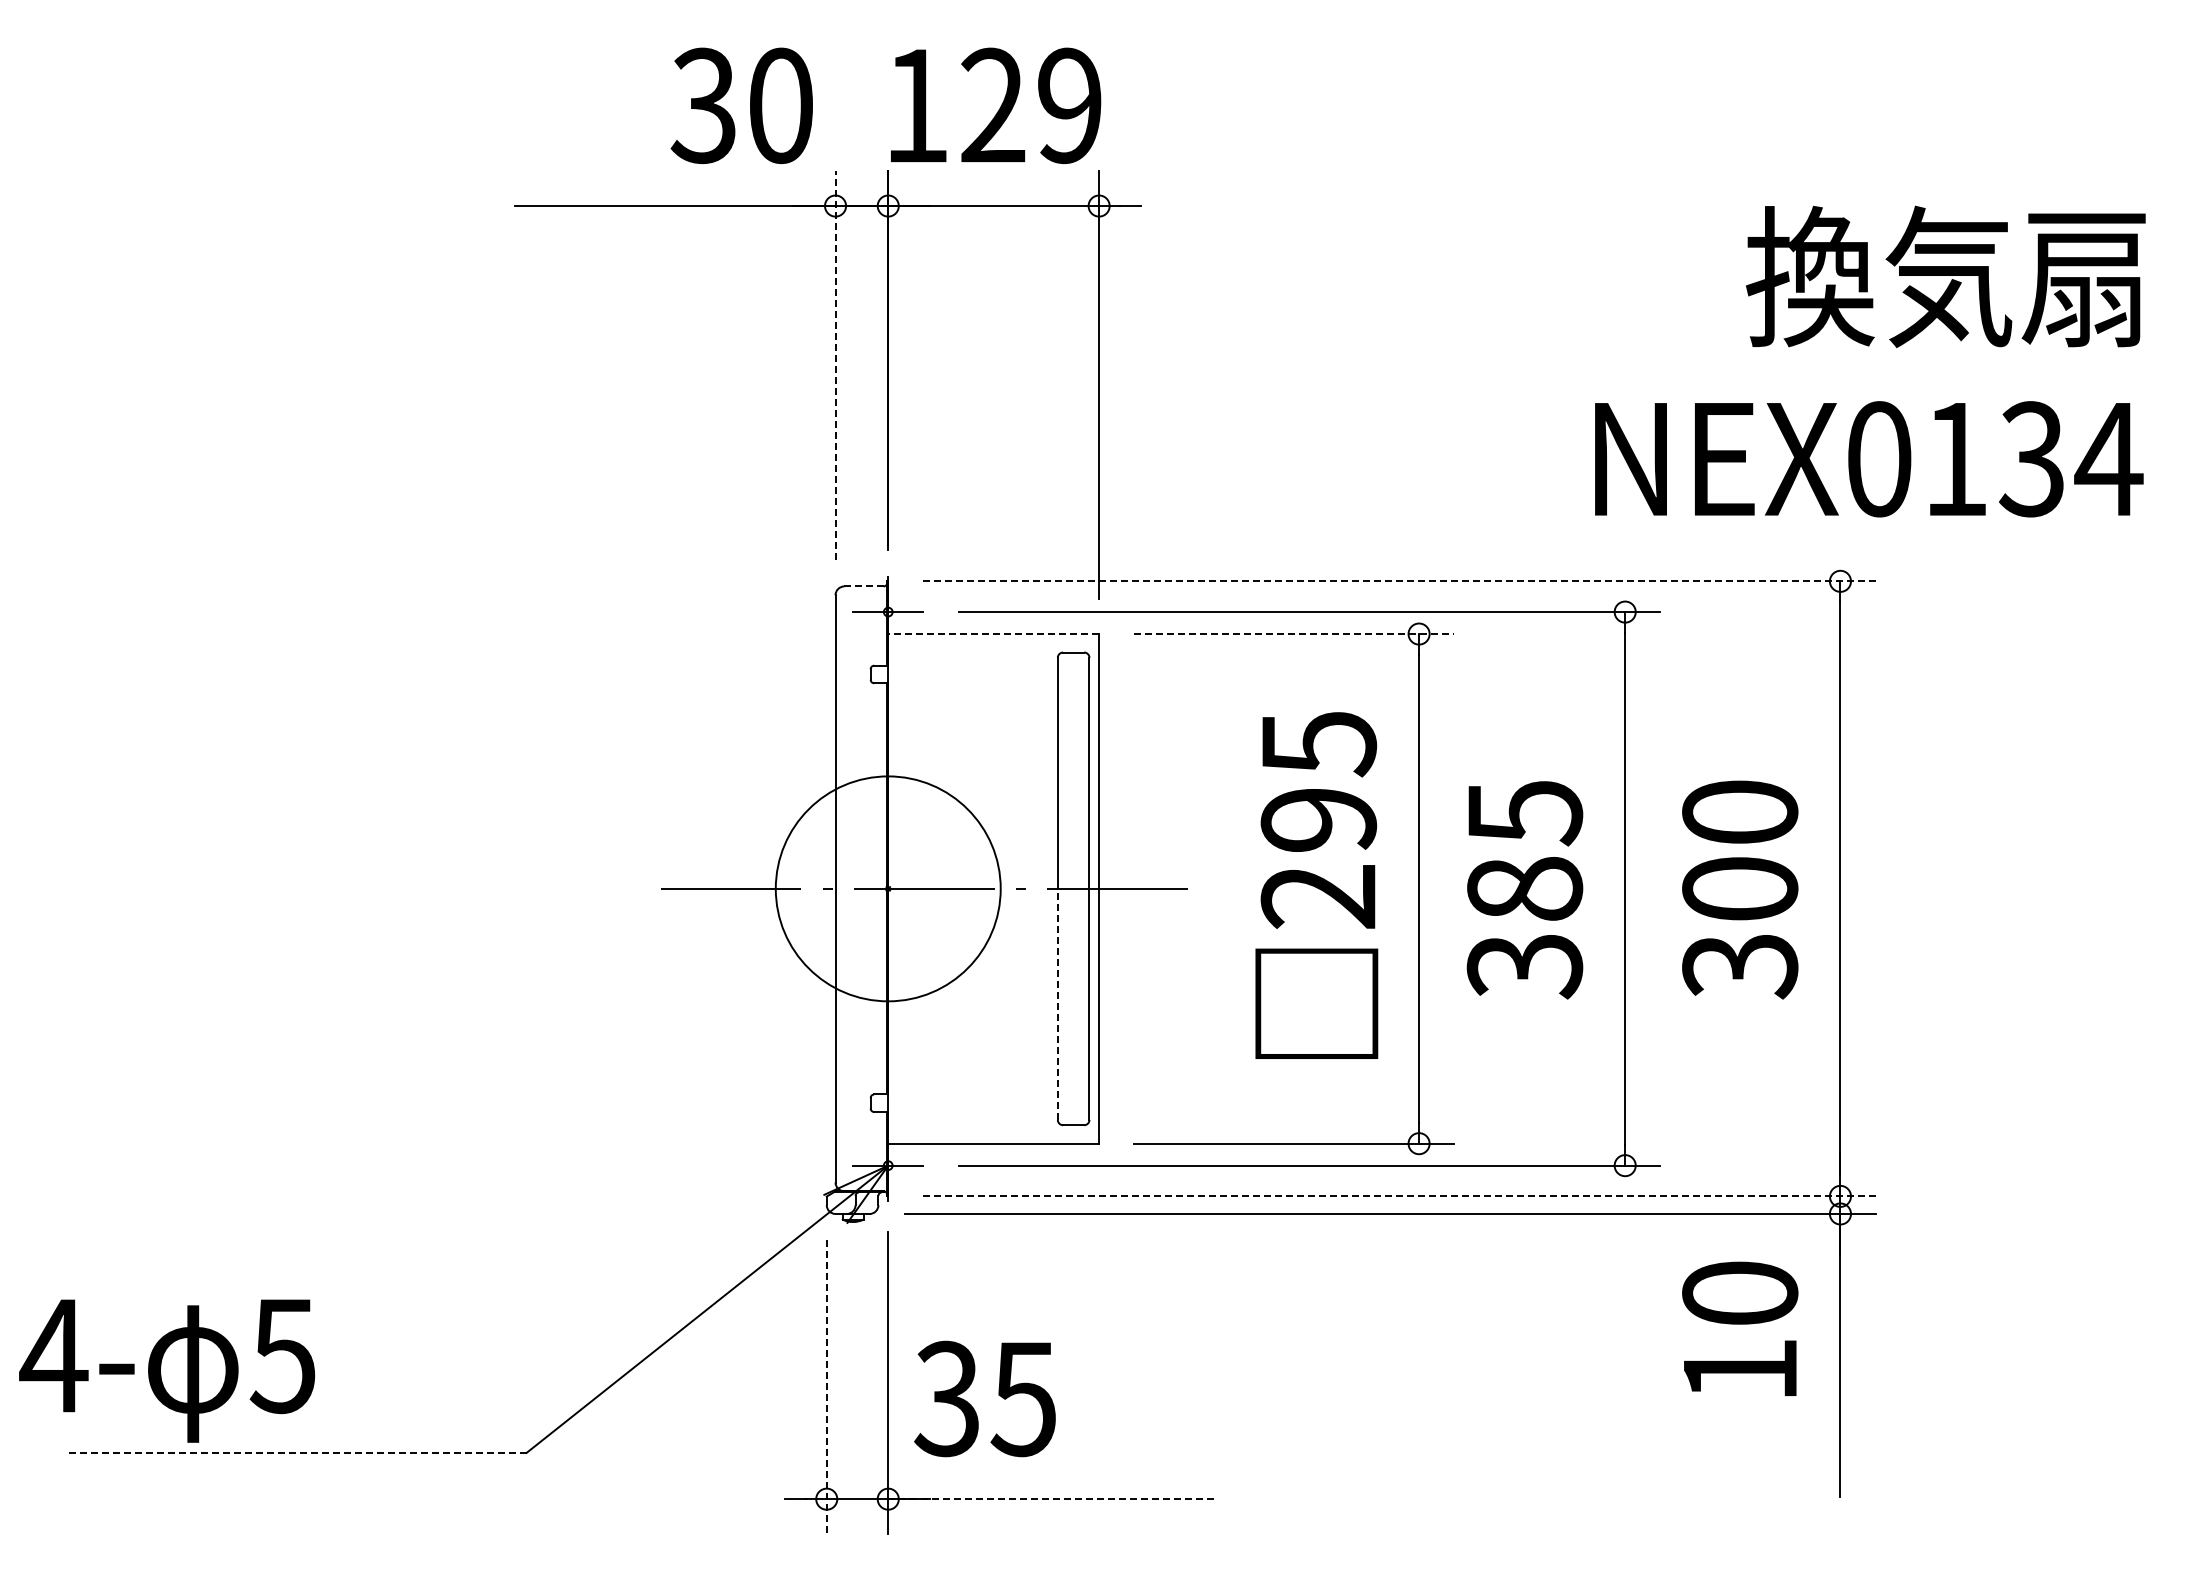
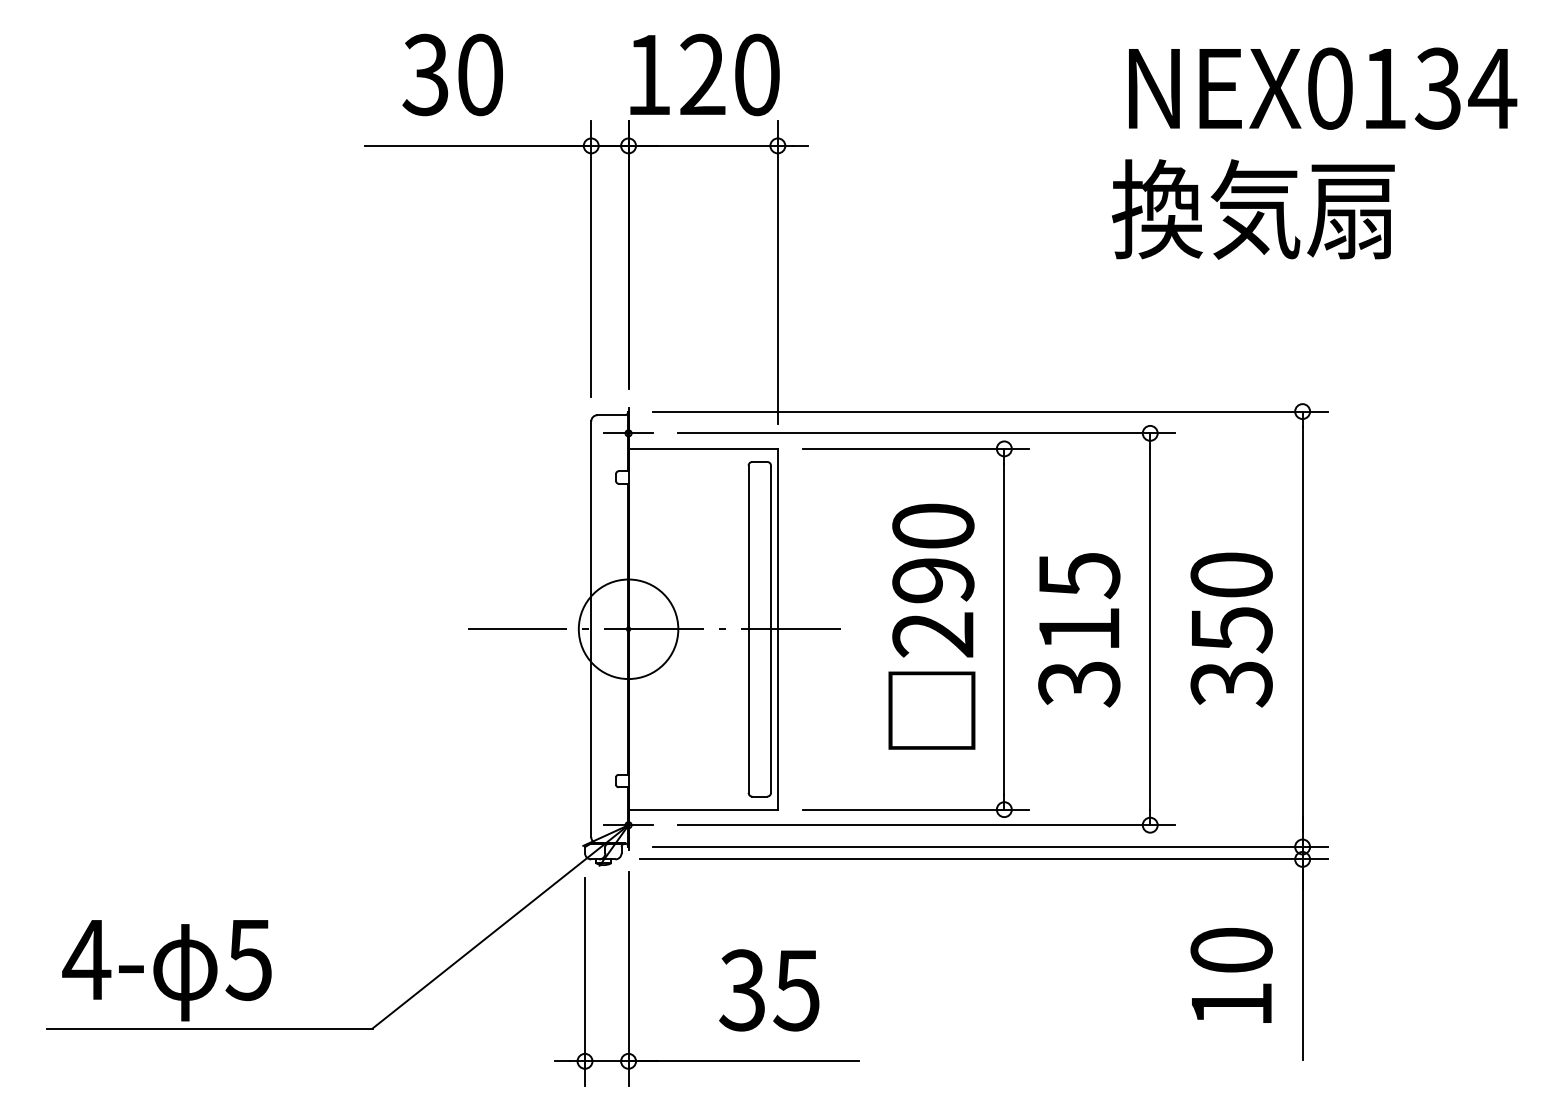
text: (741, 105) -> (452, 74), moved
text: (1069, 105) -> (756, 74), 129 -> 120
text: (1945, 276) -> (1253, 209), moved
line: (835, 365) -> (591, 258), dashed -> solid
text: (1869, 459) -> (1323, 88), moved
line: (1400, 581) -> (991, 411), dashed -> solid
line: (864, 586) -> (611, 415), dashed -> solid
line: (993, 634) -> (703, 449), dashed -> solid
line: (1294, 634) -> (916, 449), dashed -> solid
text: (1318, 744) -> (933, 527), 295 -> 290
circle: (887, 888) -> (628, 629), size x0.62
text: (1525, 888) -> (1079, 629), 385 -> 315
text: (1740, 890) -> (1231, 630), 300 -> 350
line: (1057, 1004) -> (748, 711), dashed -> solid
line: (1400, 1196) -> (991, 847), dashed -> solid
text: (1740, 1328) -> (1231, 975), moved
text: (167, 1370) -> (167, 970), moved
line: (826, 1387) -> (584, 982), dashed -> solid
text: (984, 1398) -> (768, 990), moved
line: (295, 1452) -> (208, 1028), dashed -> solid
line: (1050, 1499) -> (743, 1061), dashed -> solid

